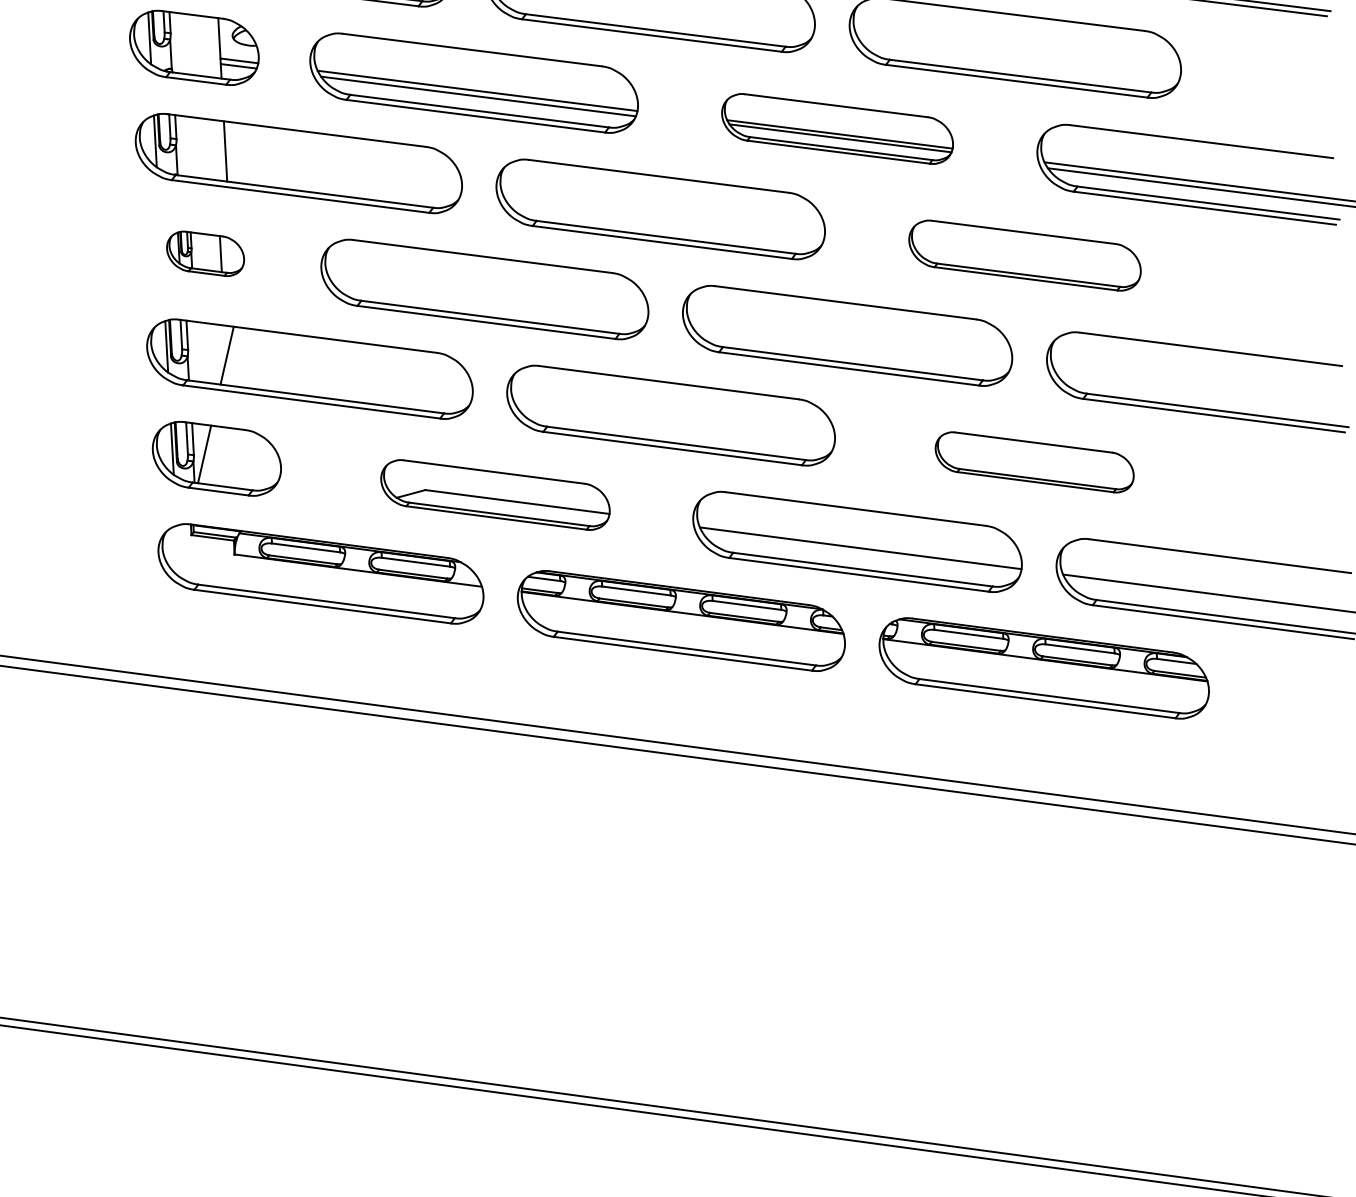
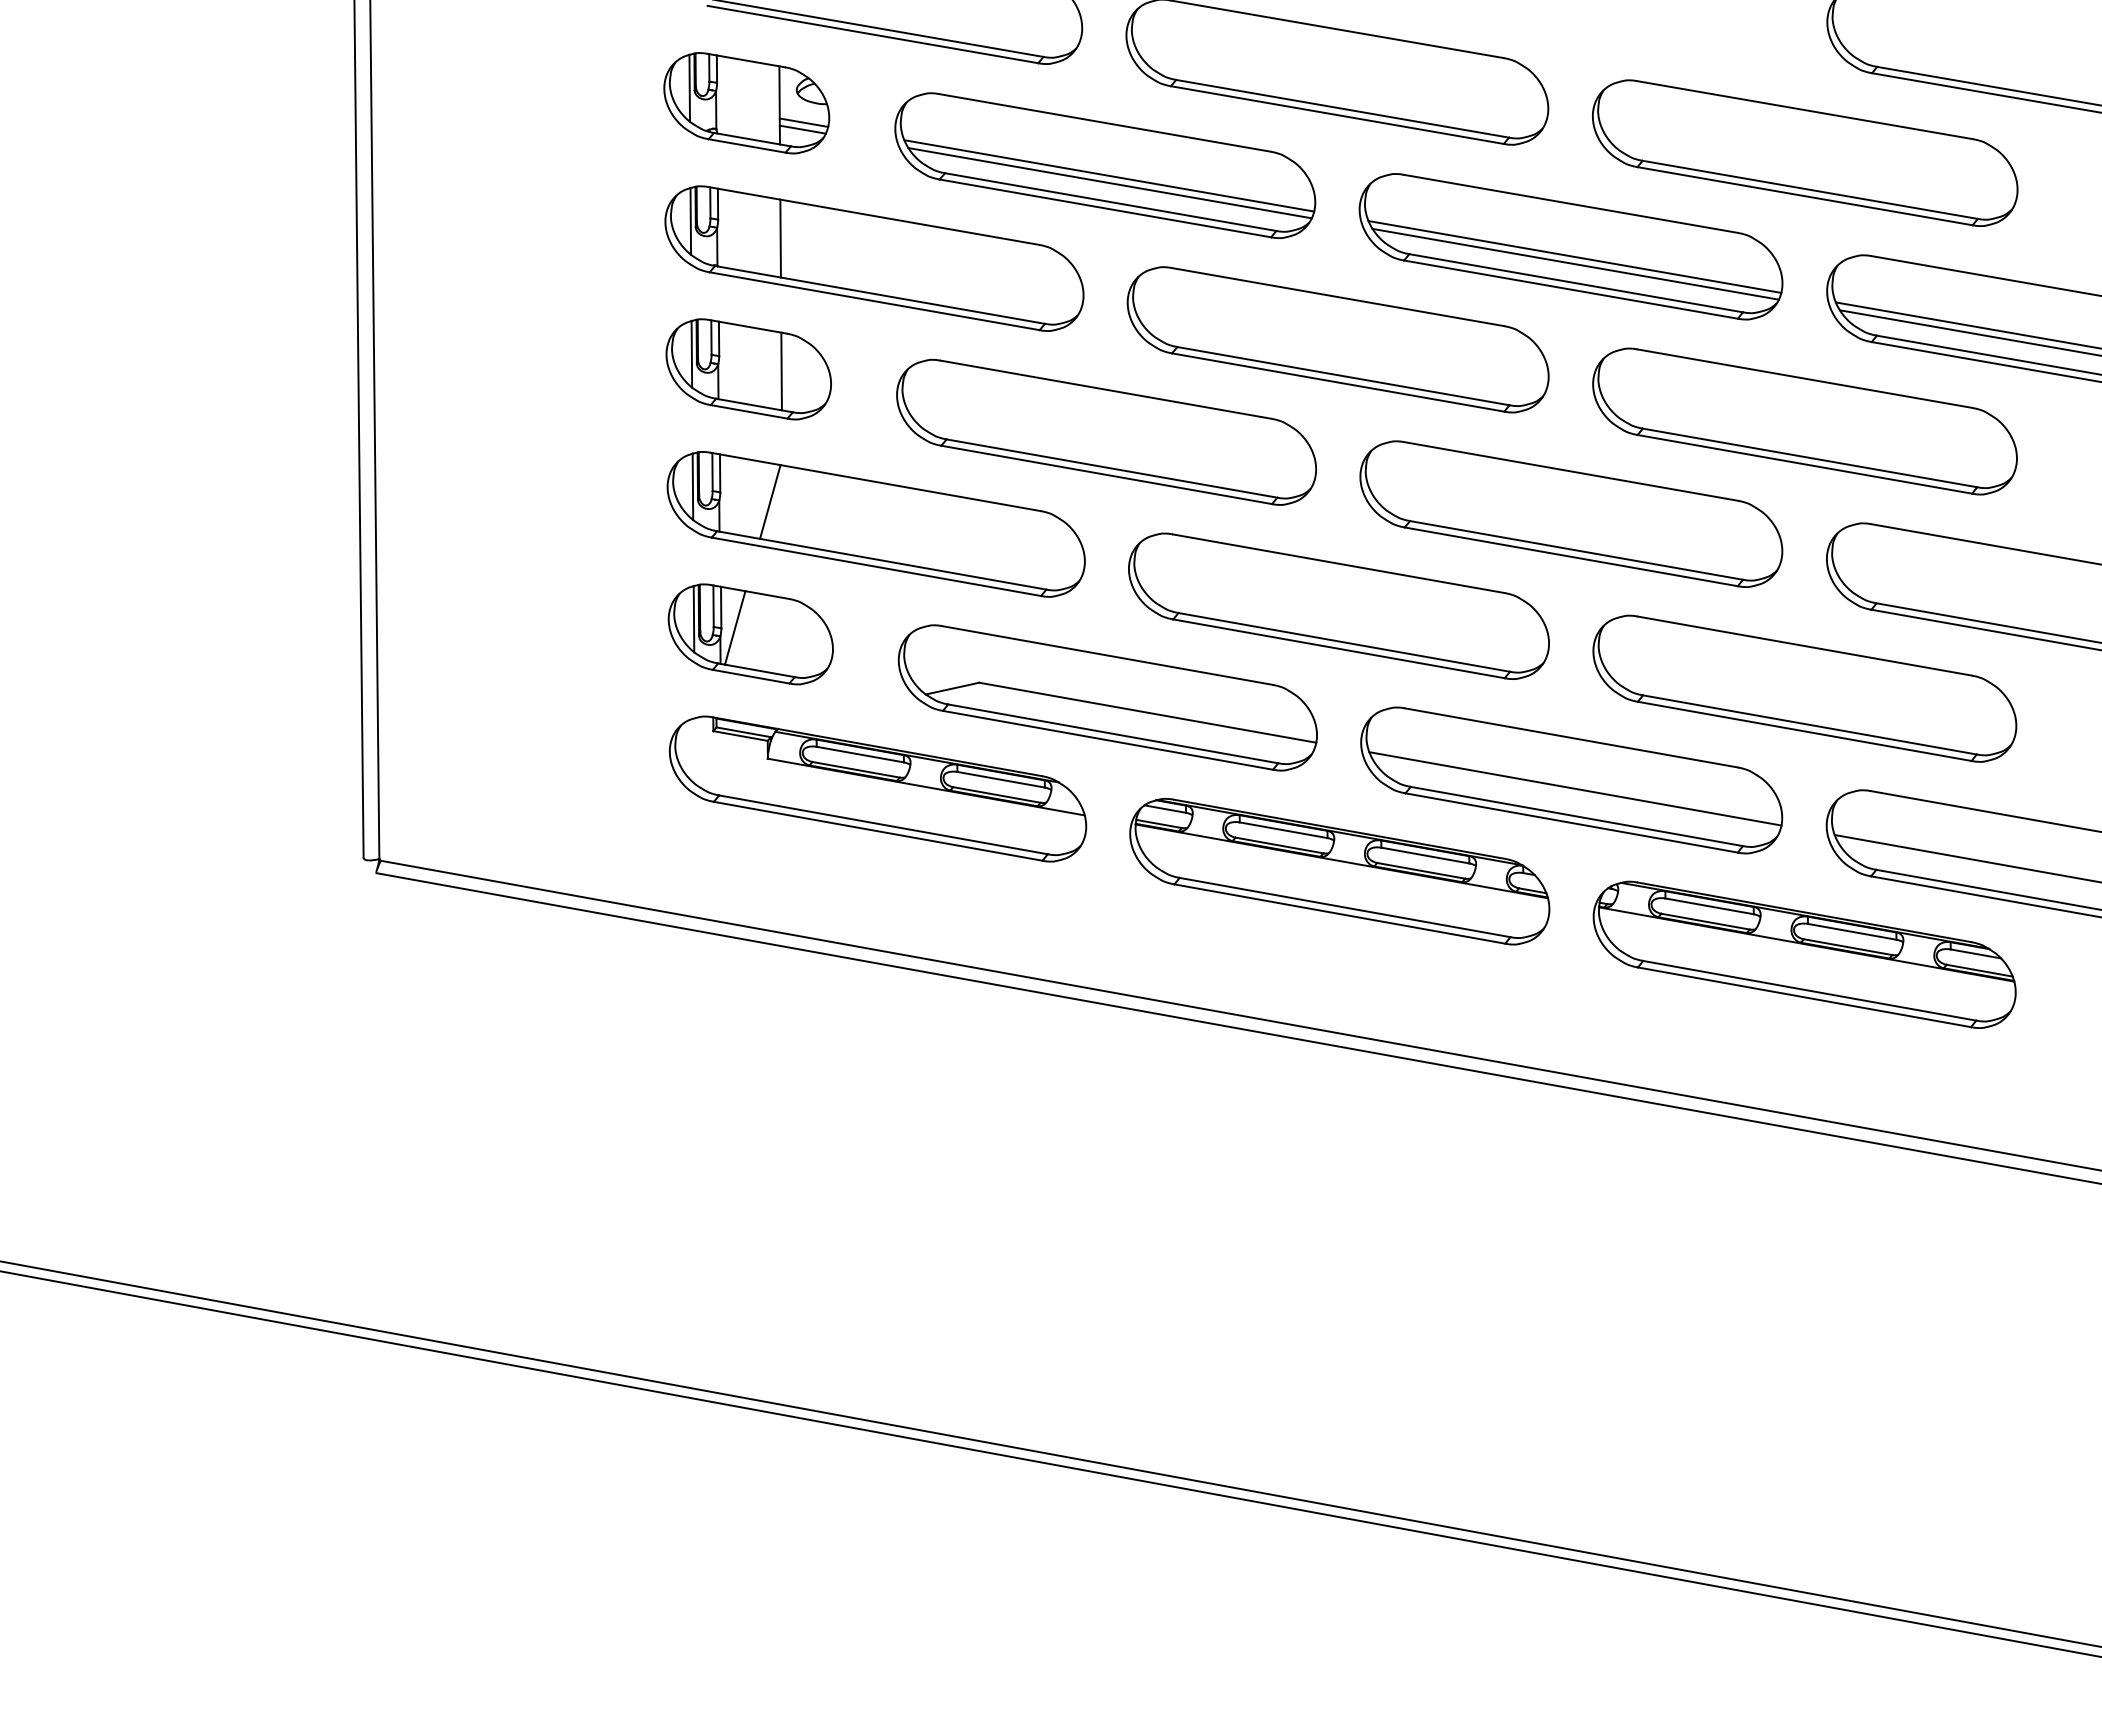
part: (837, 128) -> (1570, 246), size x1.43
part: (205, 253) -> (748, 369), size x1.67
part: (1024, 255) -> (1804, 421), size x1.43
part: (1034, 462) -> (1804, 688), size x1.67
part: (495, 494) -> (1107, 697), size x1.43

